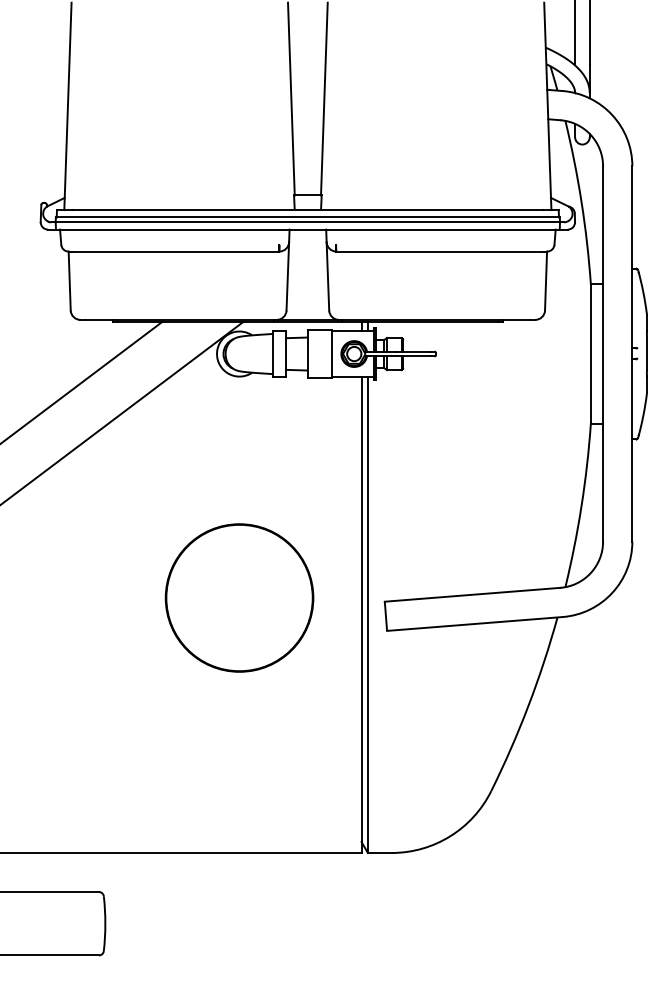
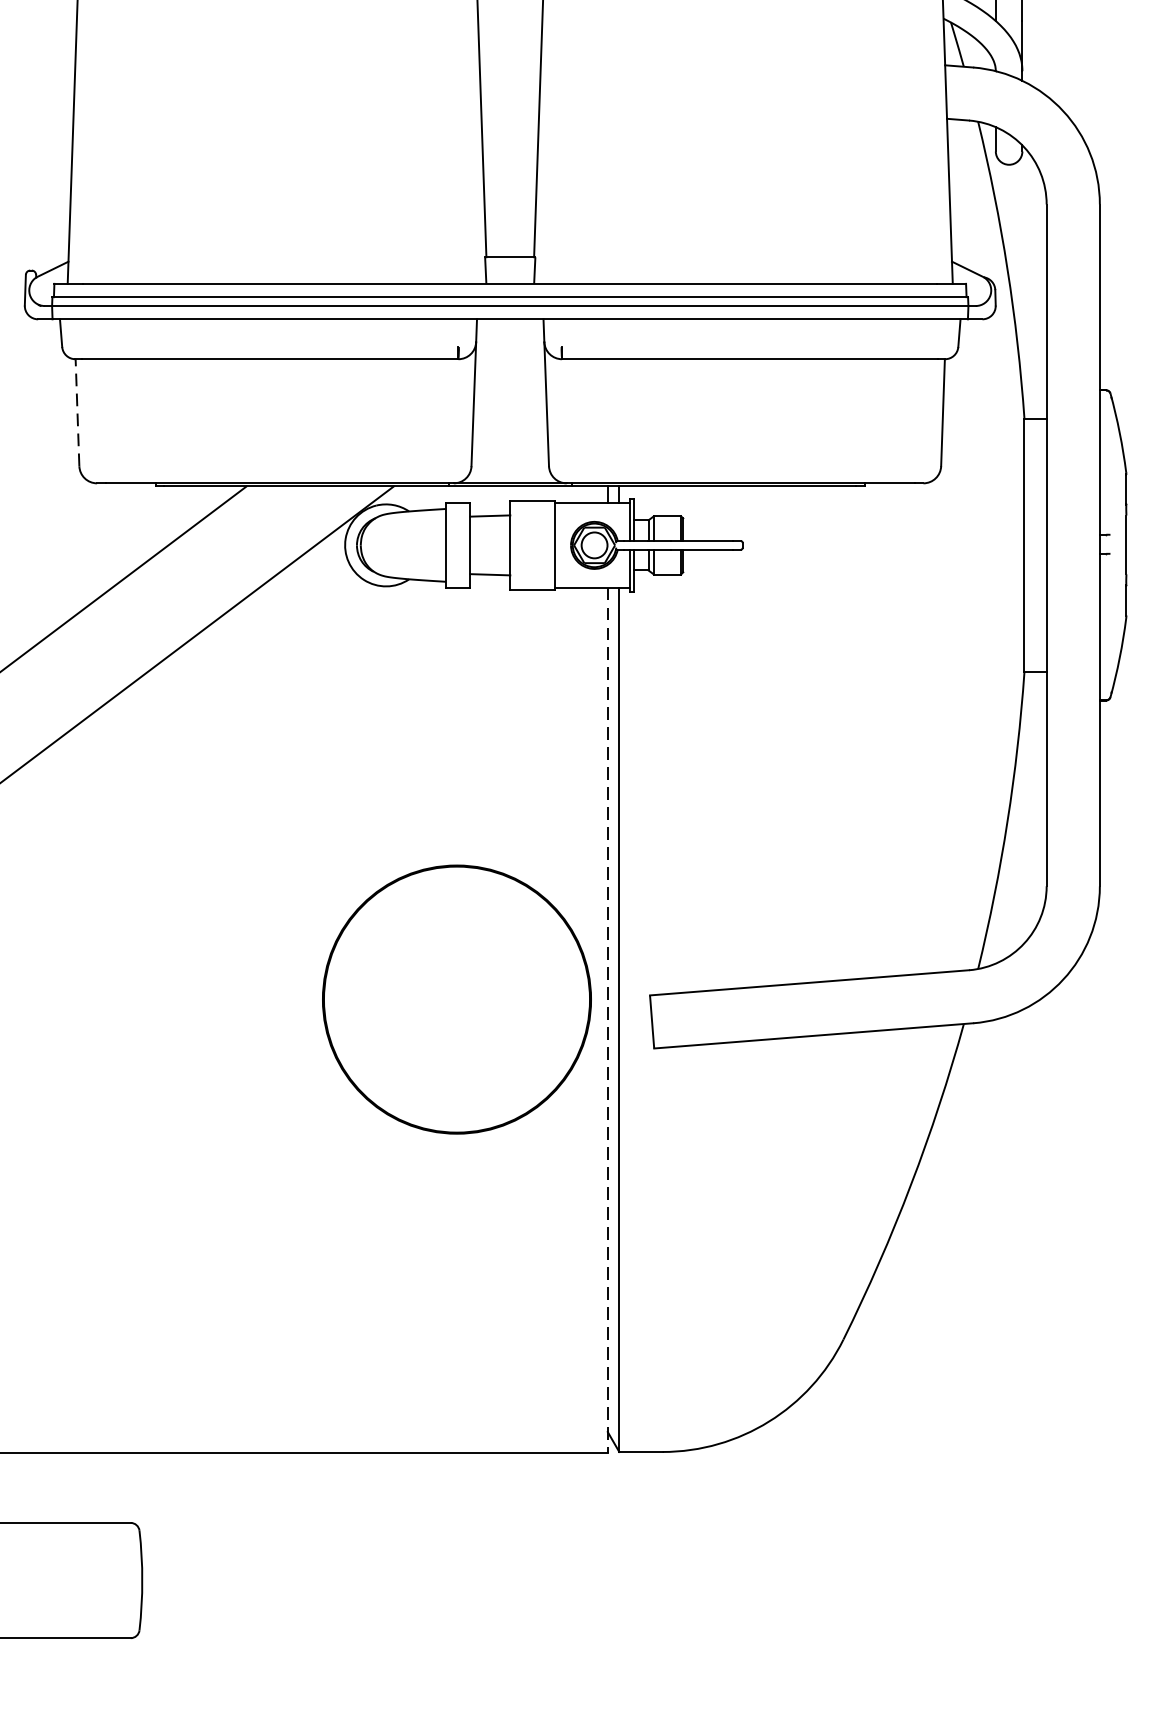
line: (69, 280) -> (77, 411), solid -> dashed
part: (239, 597) -> (456, 998), moved
line: (361, 615) -> (607, 1020), solid -> dashed

